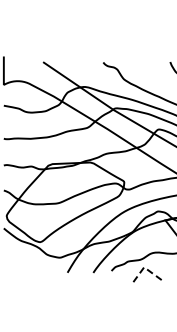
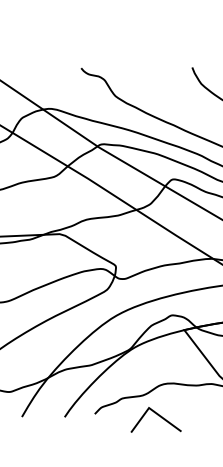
line: (146, 269) -> (152, 411), dashed -> solid

